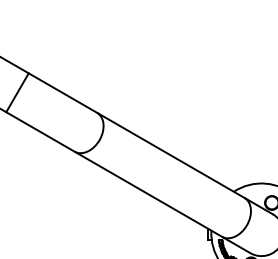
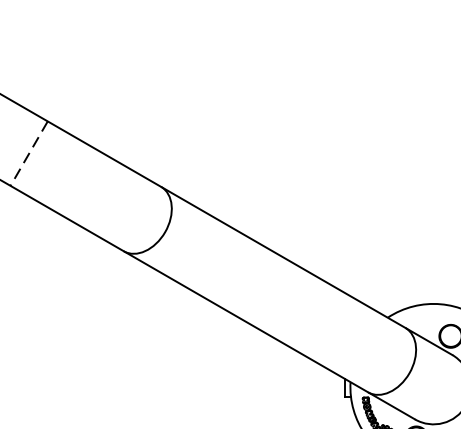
line: (17, 93) -> (29, 154), solid -> dashed

